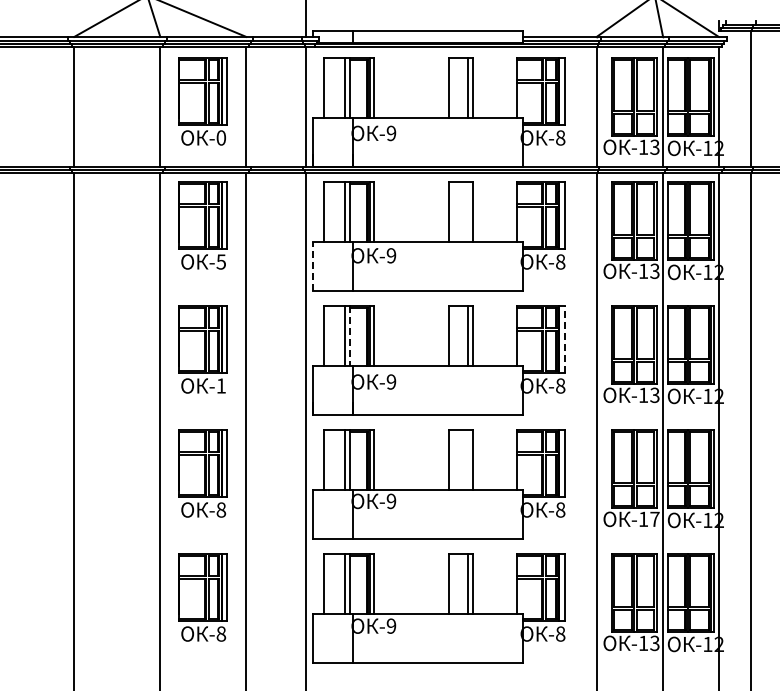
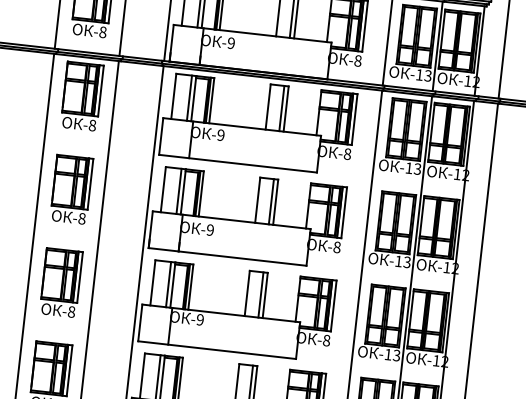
text: (221, 137) -> (103, 32), -0 -> -8
line: (467, 211) -> (281, 108), added
text: (221, 261) -> (92, 125), -5 -> -8
line: (313, 265) -> (161, 136), dashed -> solid
line: (350, 336) -> (183, 192), dashed -> solid
line: (564, 339) -> (343, 212), dashed -> solid
text: (221, 385) -> (82, 218), -1 -> -8
line: (467, 459) -> (260, 294), added
text: (654, 519) -> (396, 355), -17 -> -13

